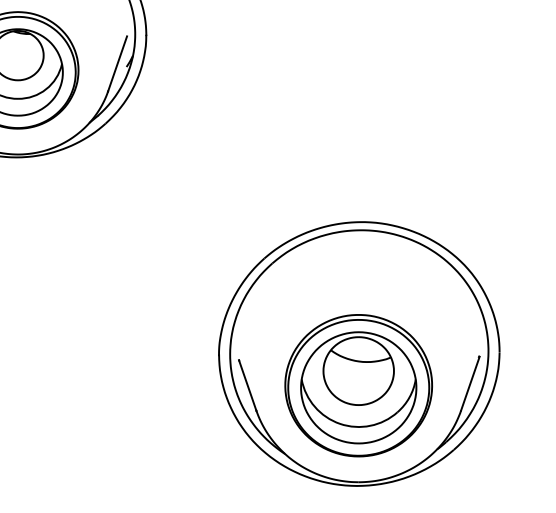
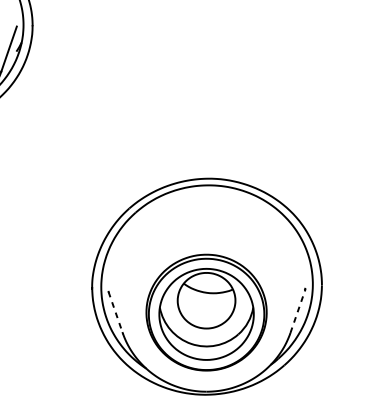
line: (470, 383) -> (298, 310), solid -> dashed
line: (247, 385) -> (115, 312), solid -> dashed

